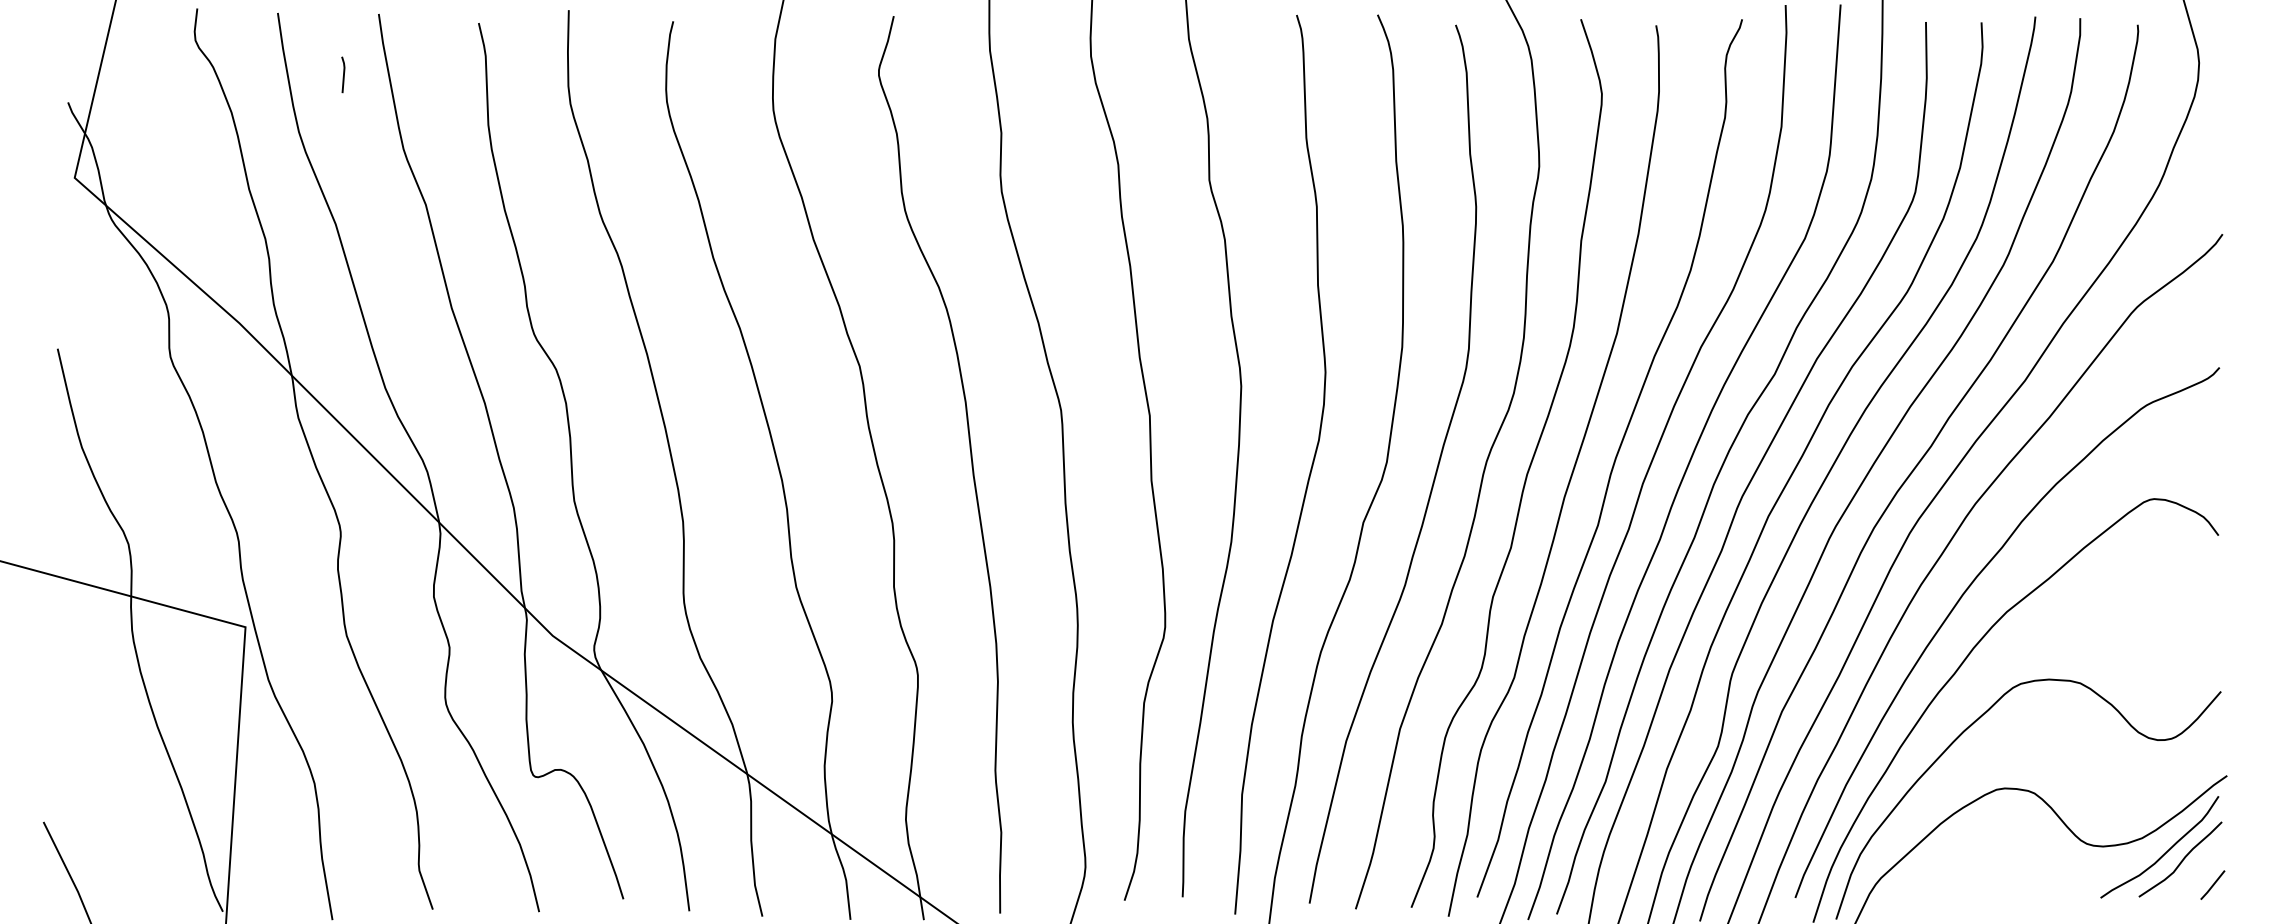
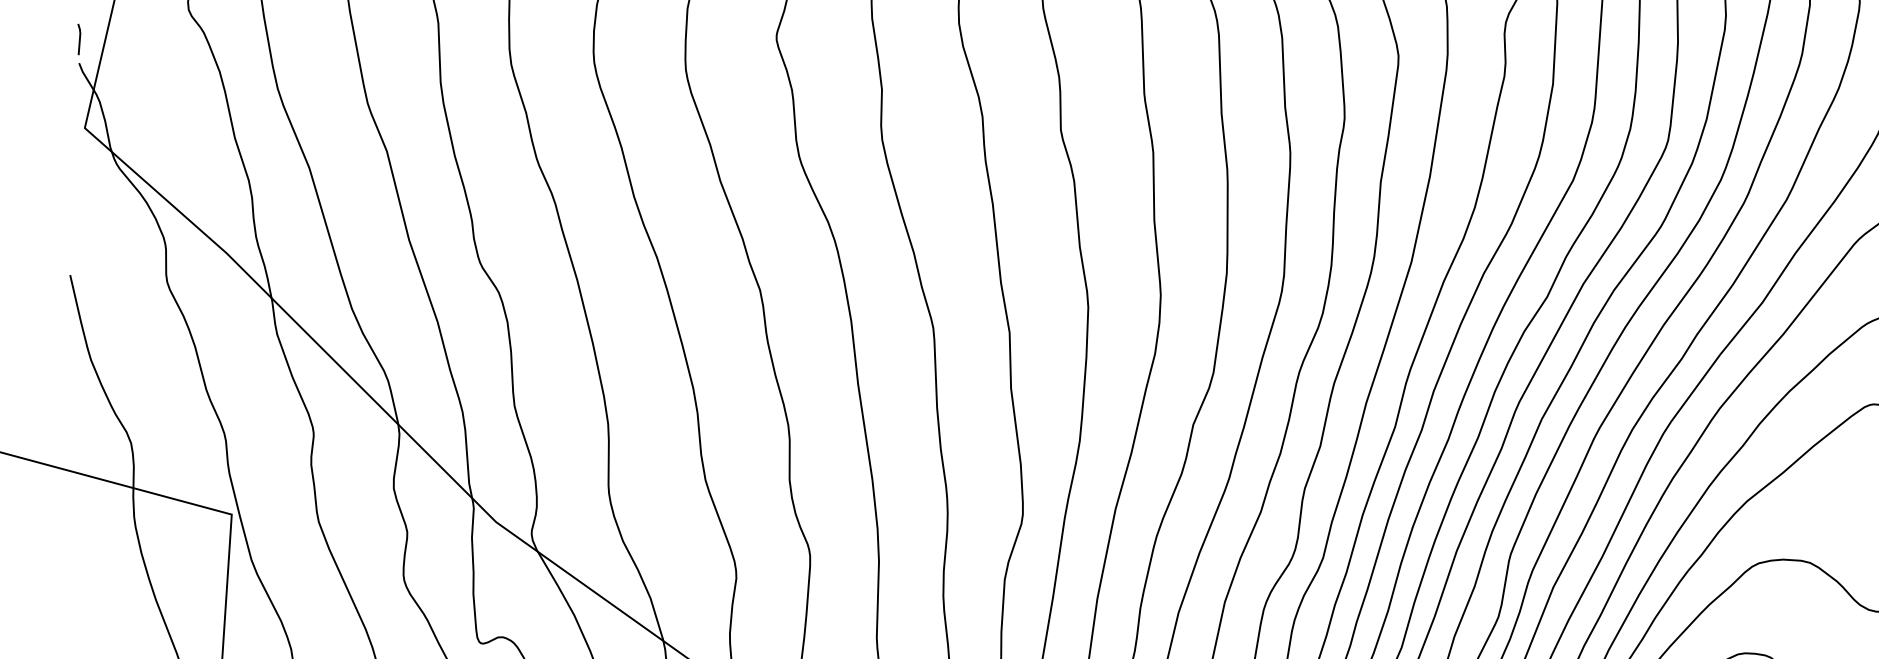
line: (343, 74) -> (79, 39), moved

